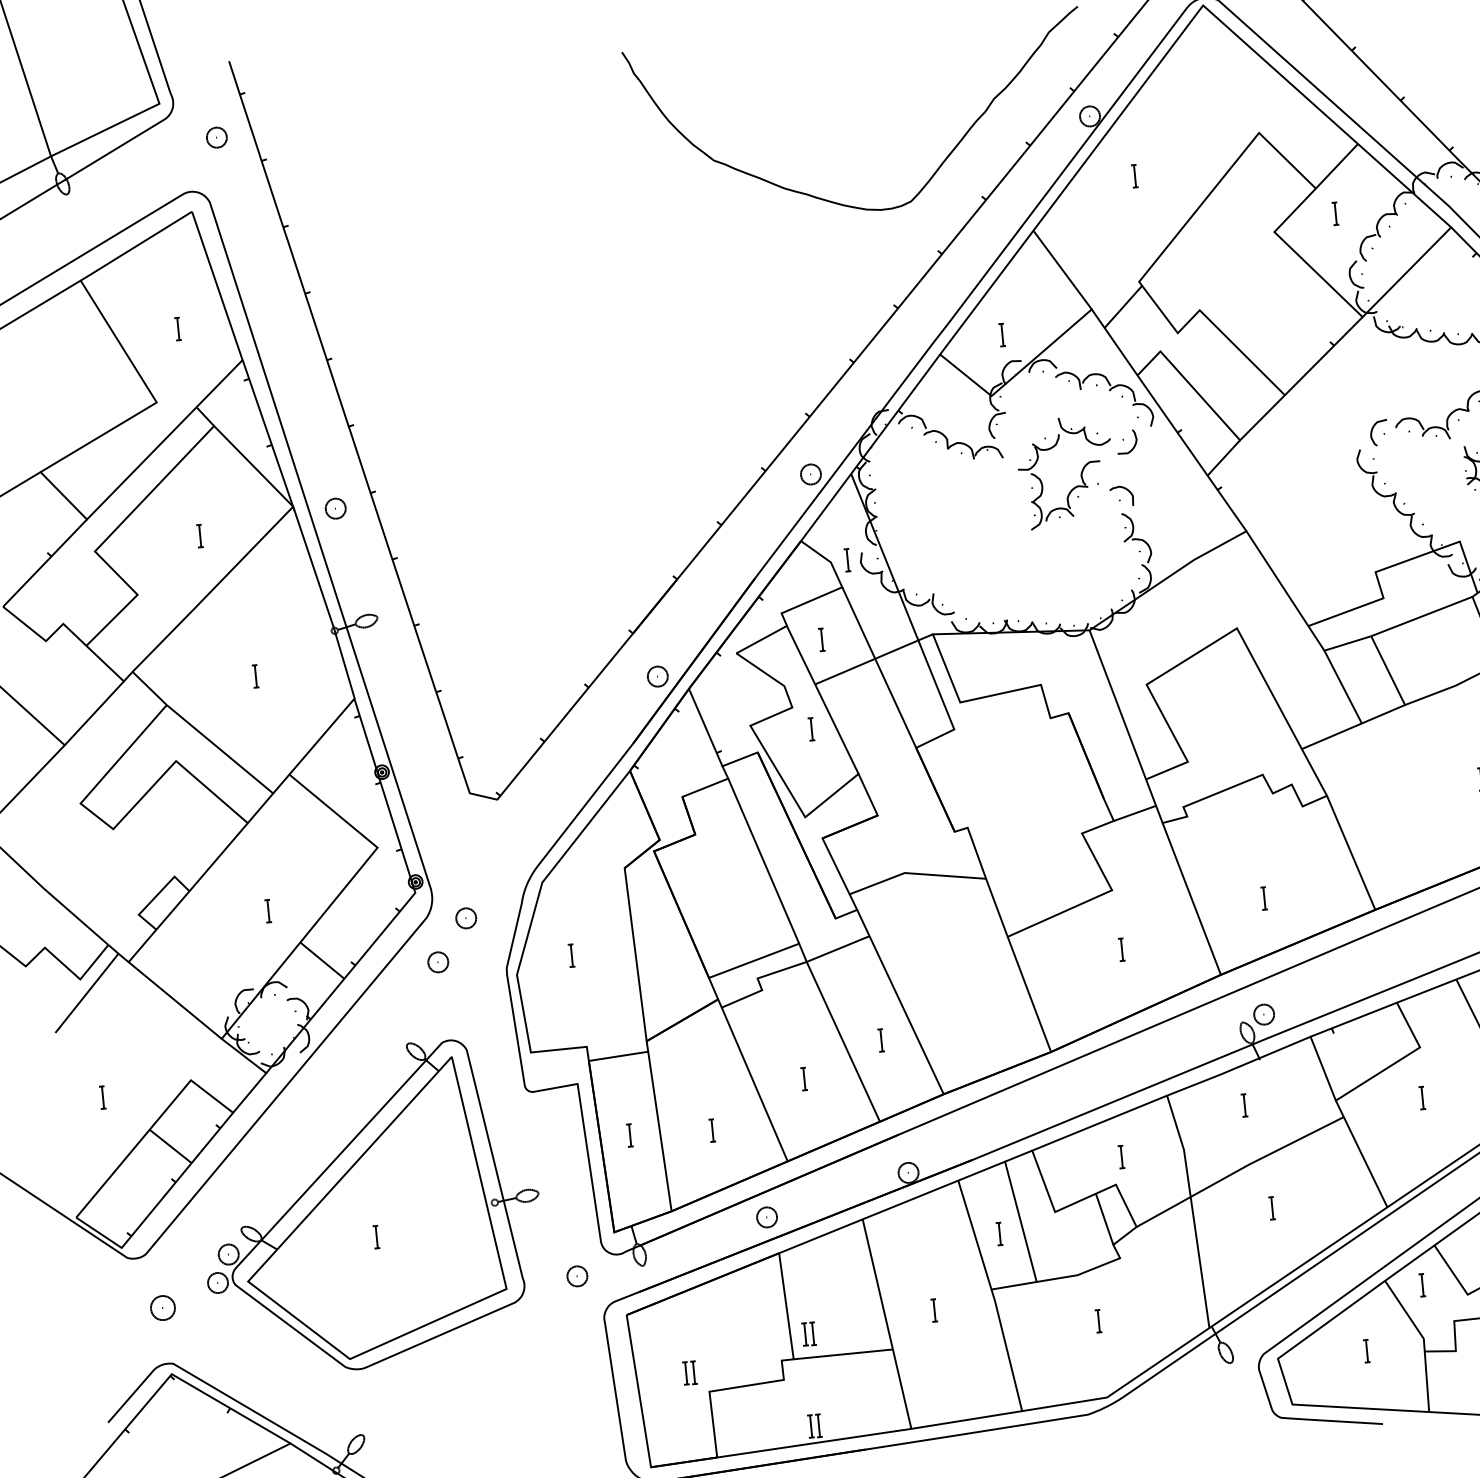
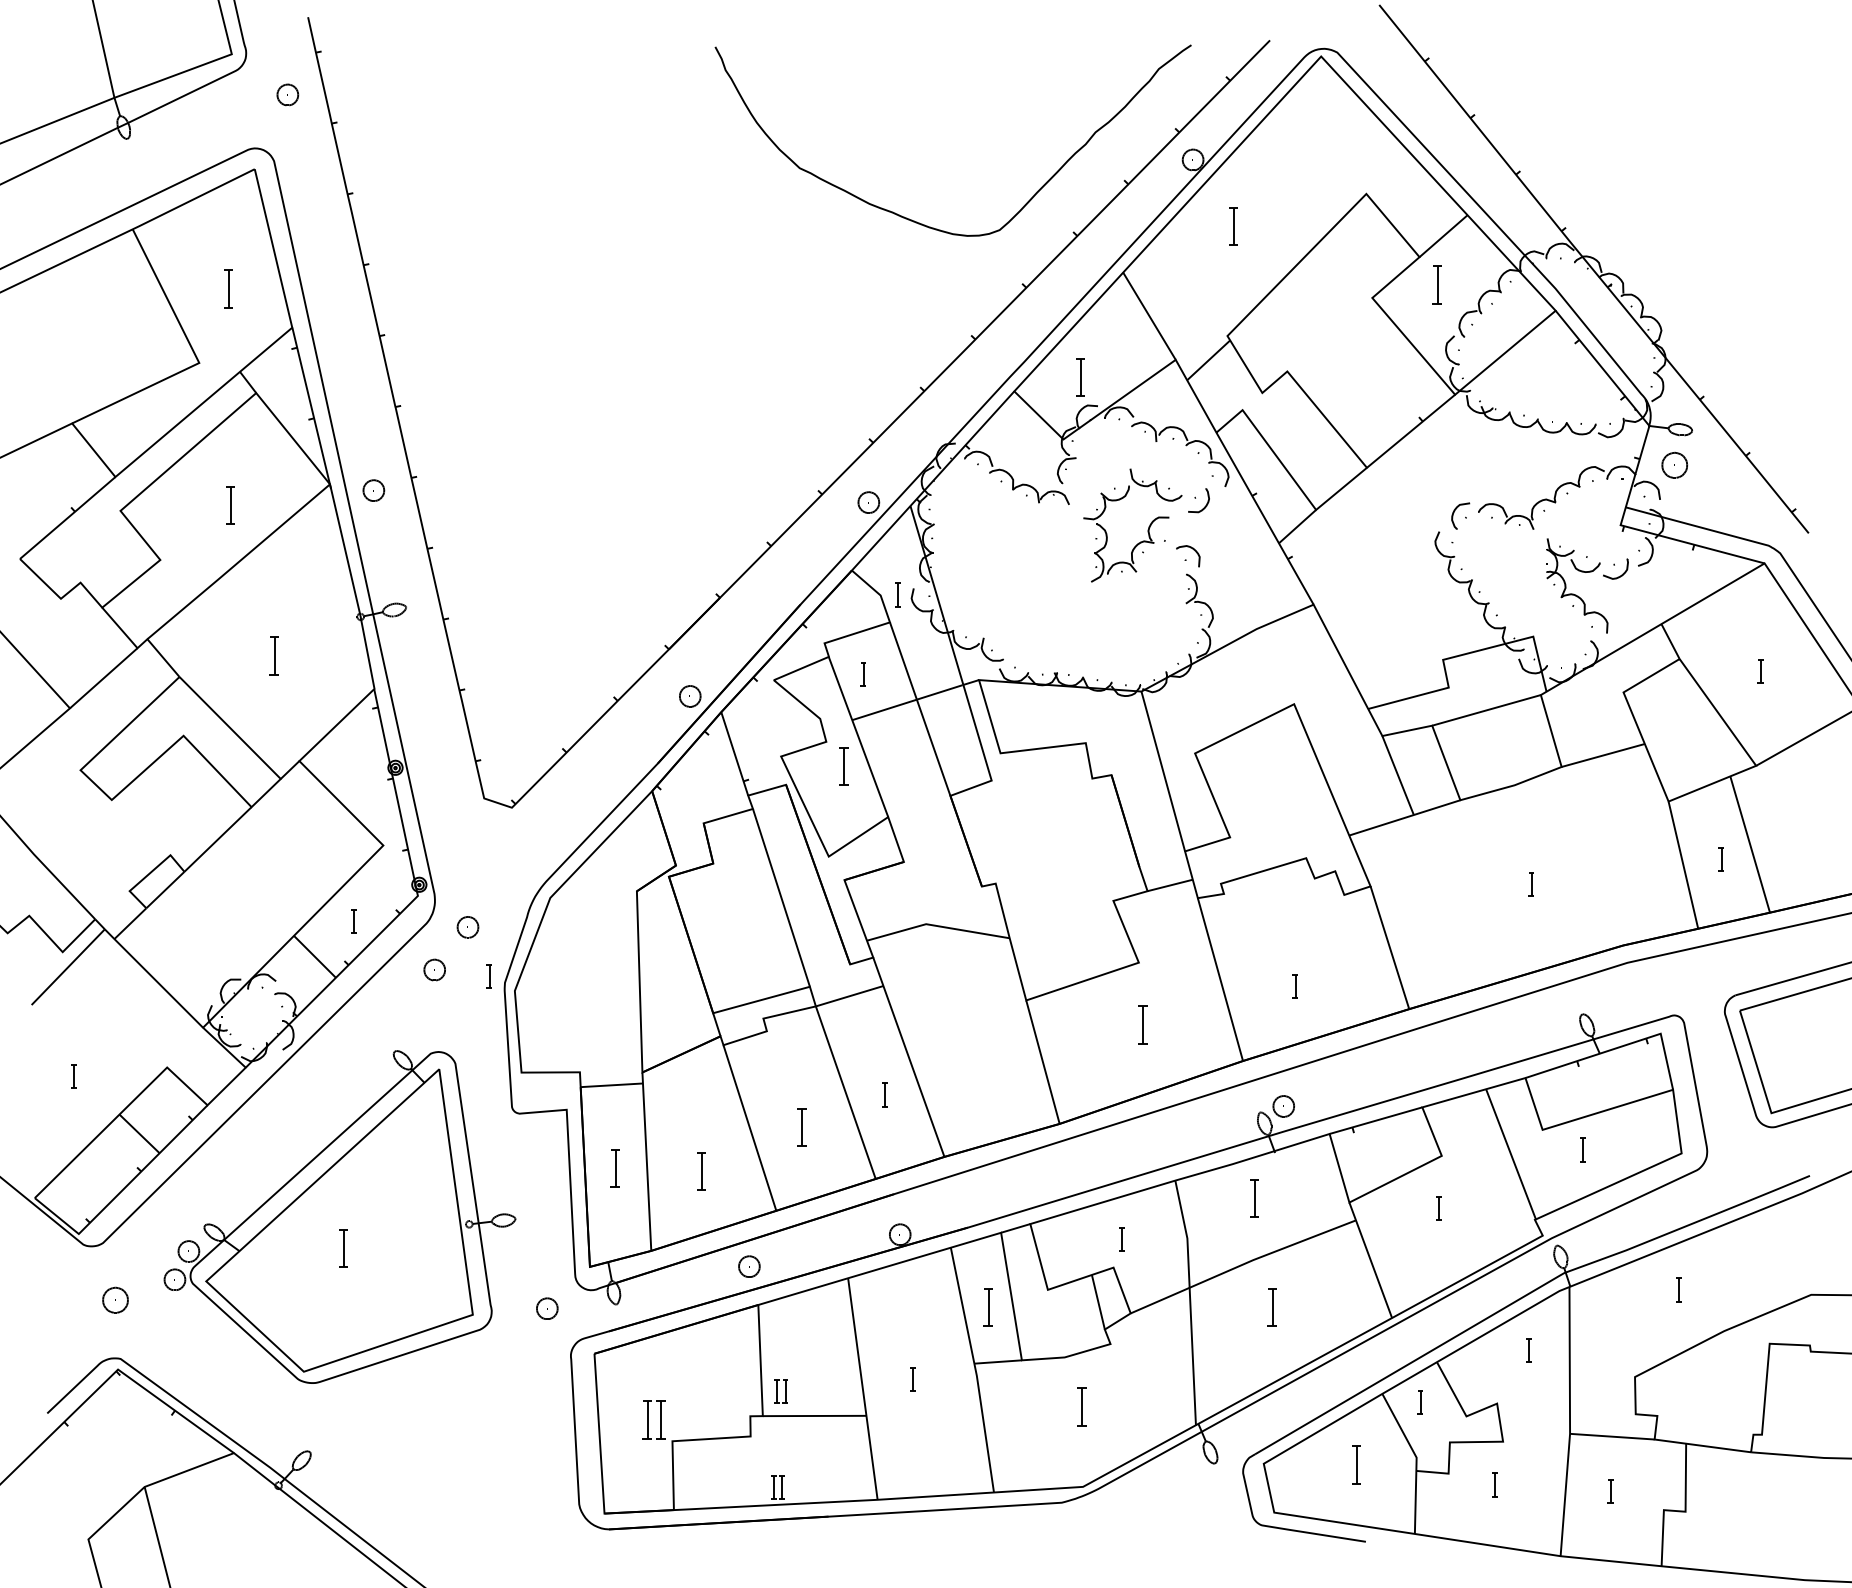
part: (1133, 176) -> (1232, 226), size x1.6
part: (1334, 214) -> (1436, 285), size x1.6
part: (177, 329) -> (228, 289), size x1.6
part: (1001, 335) -> (1079, 377), size x1.6
part: (199, 536) -> (230, 505), size x1.6
part: (254, 676) -> (273, 656), size x1.6
part: (811, 729) -> (843, 766), size x1.6
part: (267, 911) -> (353, 921), moved
part: (1121, 950) -> (1142, 1025), size x1.6
part: (570, 955) -> (488, 976), moved
part: (803, 1079) -> (800, 1127), size x1.6
part: (1243, 1105) -> (1253, 1198), size x1.6
part: (711, 1130) -> (700, 1171), size x1.6
part: (629, 1135) -> (615, 1168), size x1.6
part: (1271, 1208) -> (1272, 1307), size x1.6
part: (998, 1233) -> (987, 1306), size x1.6
part: (375, 1237) -> (342, 1248), size x1.6
part: (1098, 1321) -> (1081, 1407), size x1.6
part: (1365, 1350) -> (1355, 1464), size x1.6
part: (689, 1372) -> (653, 1419), size x1.6

